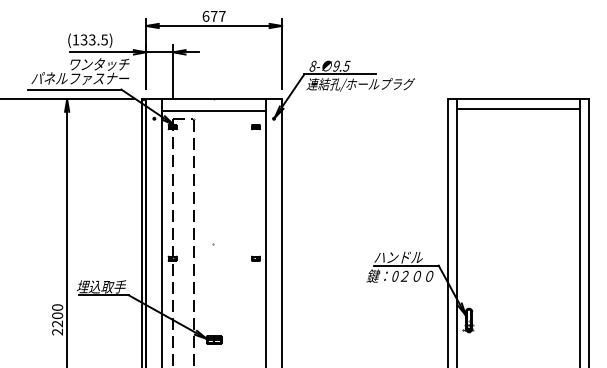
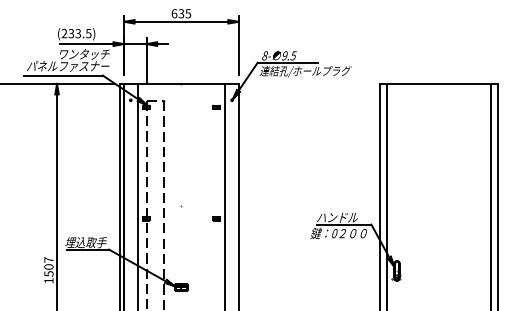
text: (217, 15) -> (184, 12), 677 -> 635
text: (75, 39) -> (64, 33), (133.5) -> (233.5)
line: (518, 109) -> (438, 92), removed
line: (214, 111) -> (181, 94), removed
text: (57, 319) -> (48, 270), 2200 -> 1507

